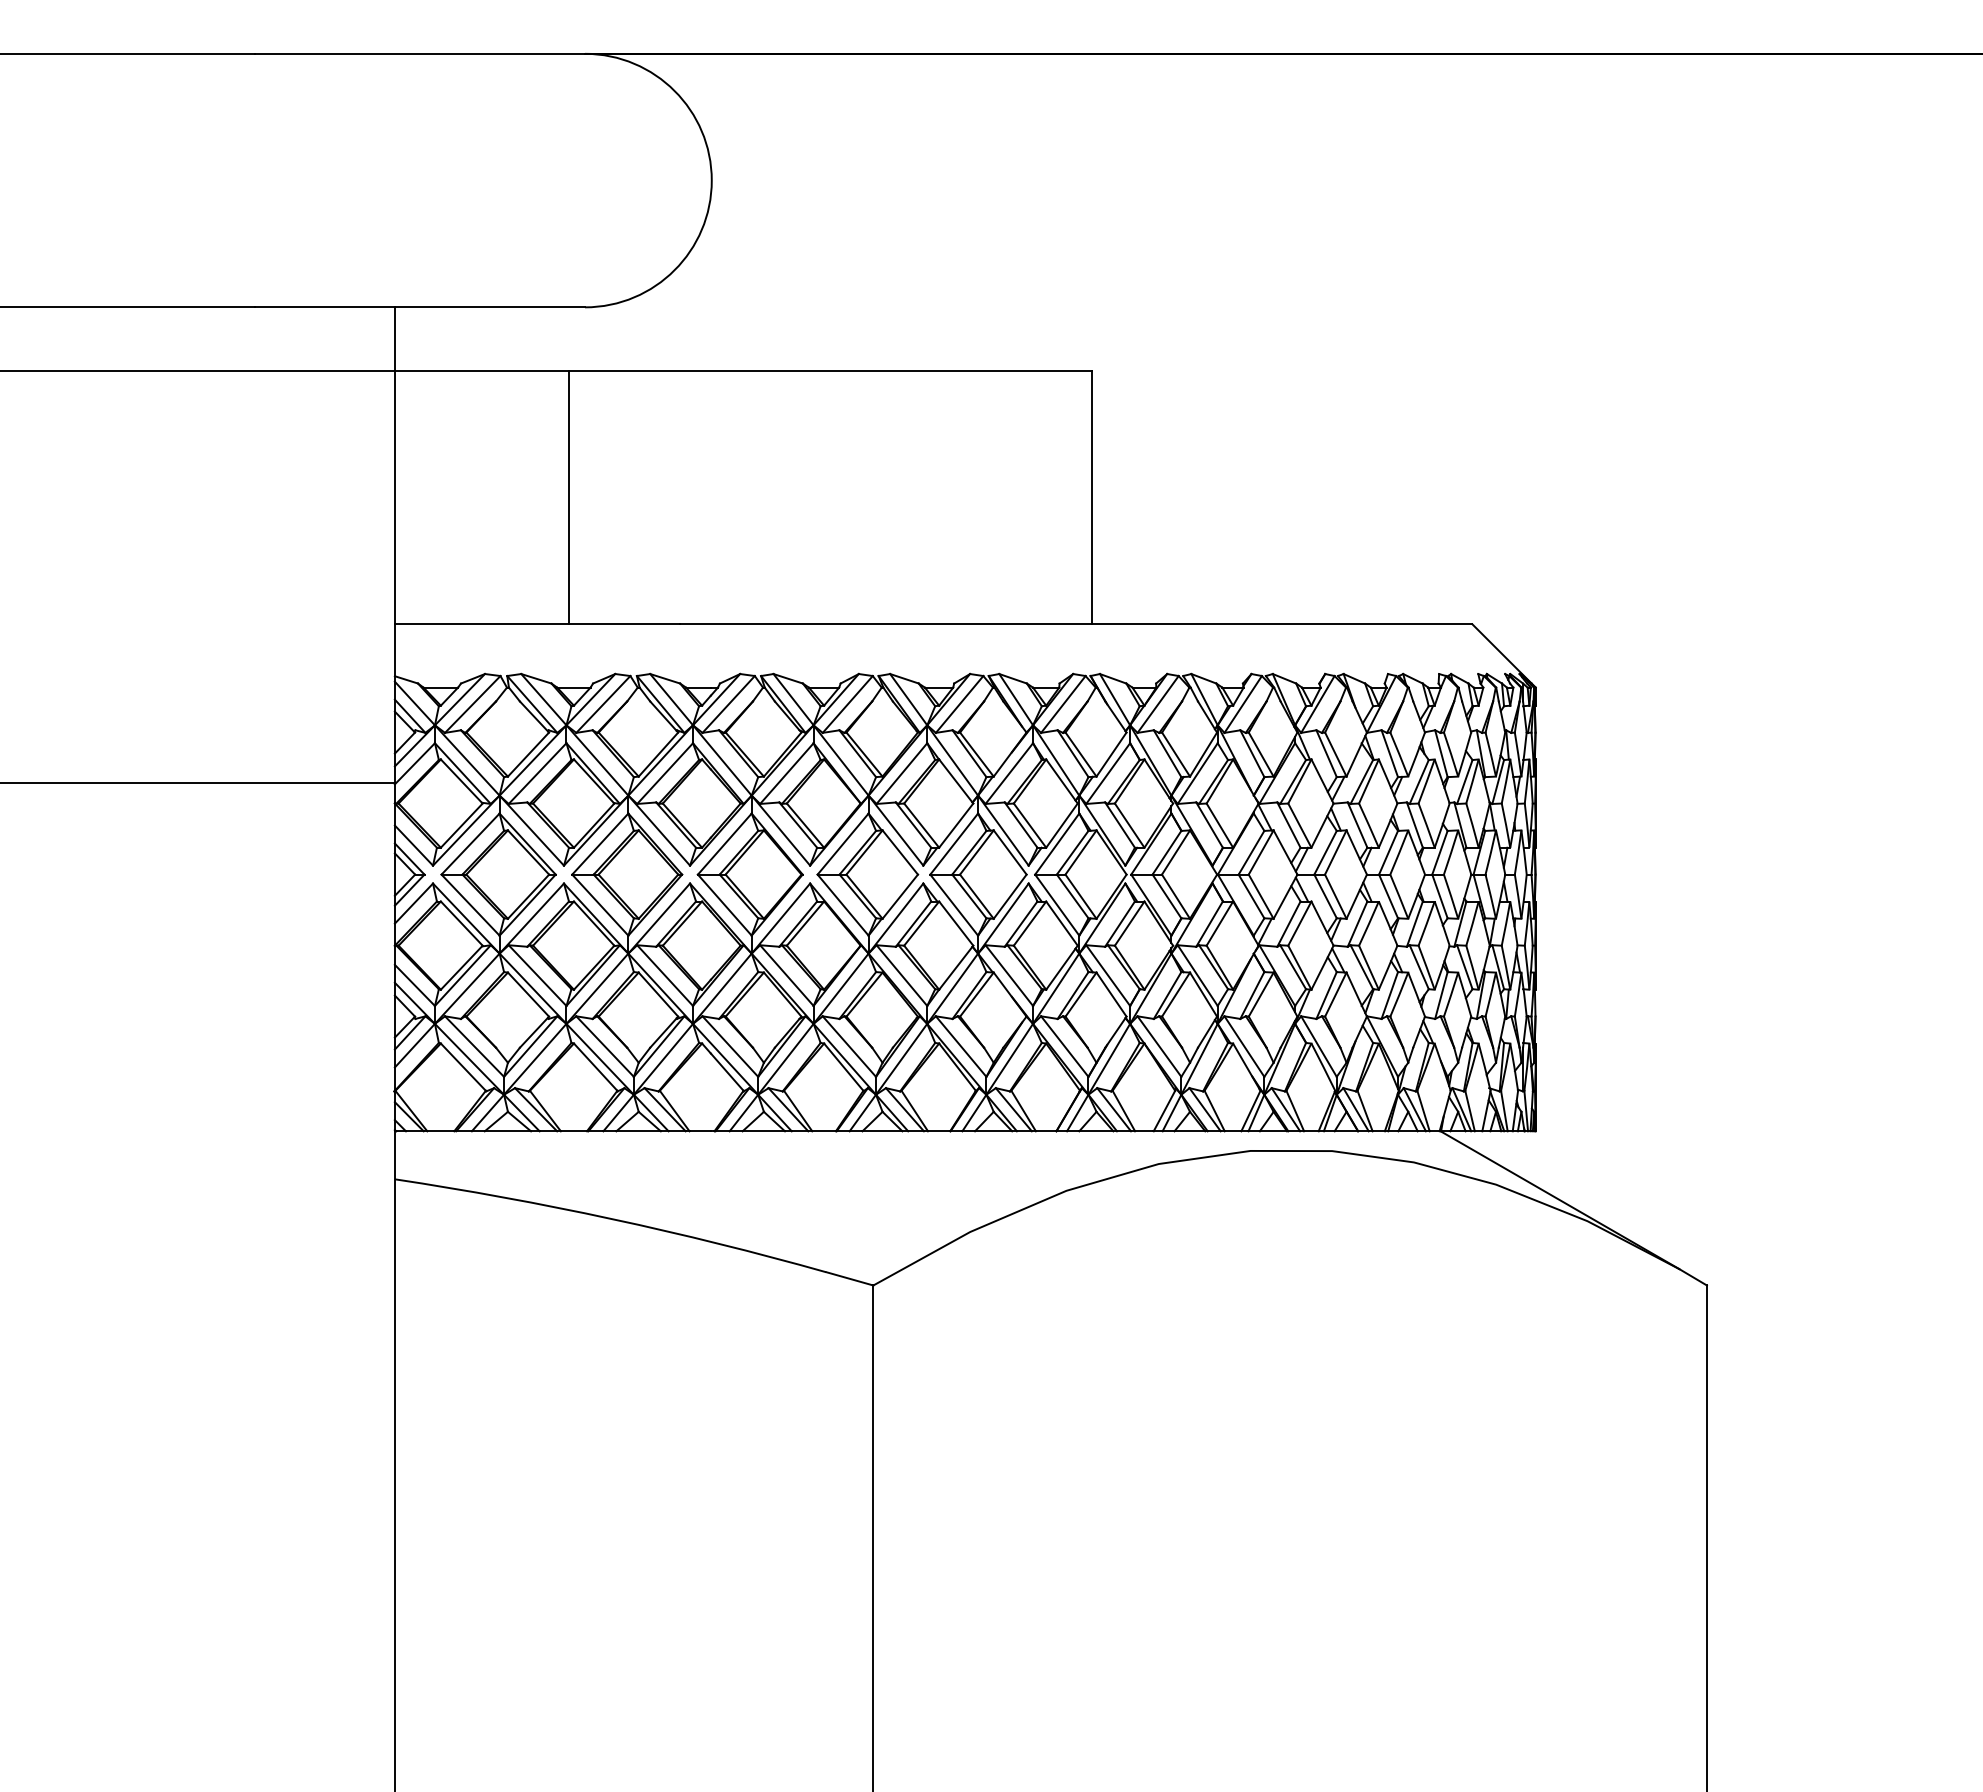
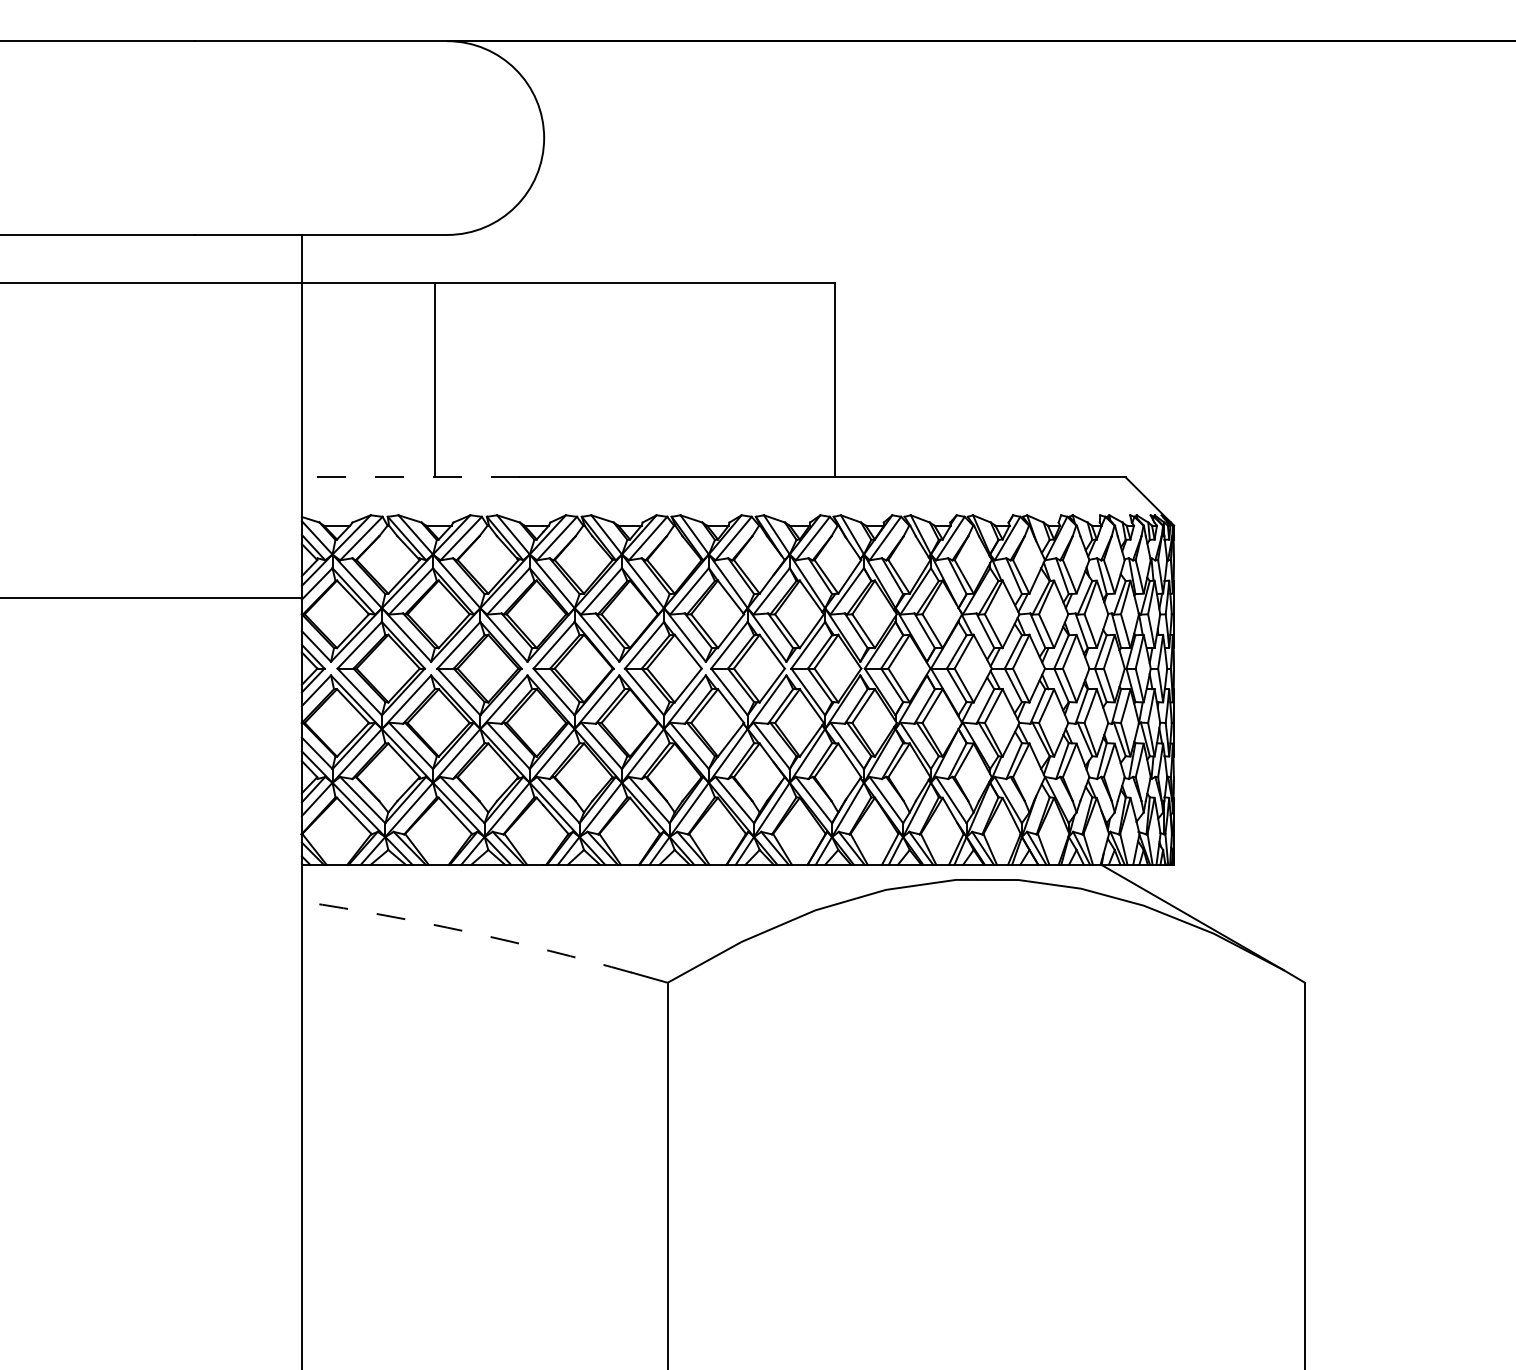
line: (537, 624) -> (410, 477), solid -> dashed
arc: (611, 1219) -> (467, 932), solid -> dashed

